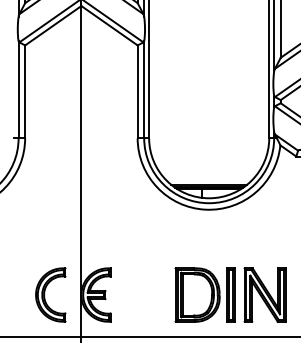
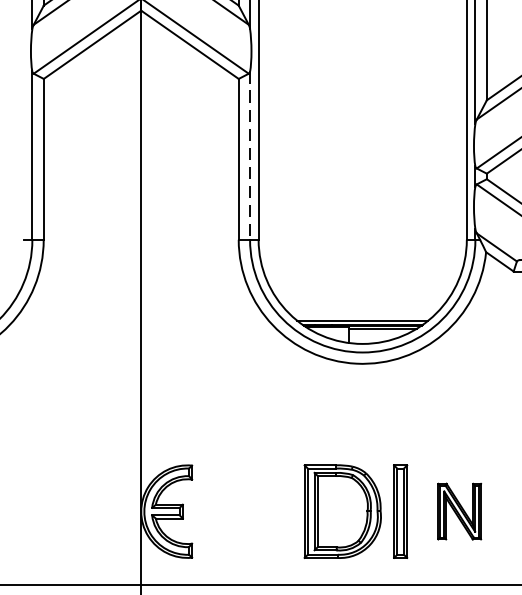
line: (144, 89) -> (250, 155), solid -> dashed
part: (50, 294) -> (87, 510), removed
part: (264, 294) -> (458, 510), size x0.6

